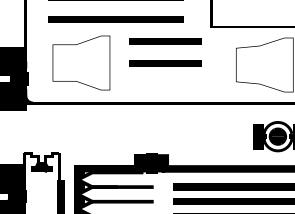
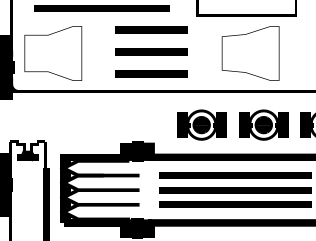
text: (81, 63) -> (53, 53), moved
line: (165, 85) -> (151, 73), added
part: (215, 136) -> (201, 124), added

